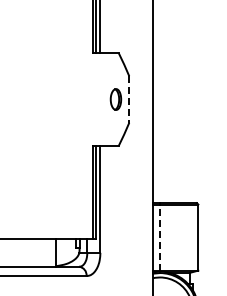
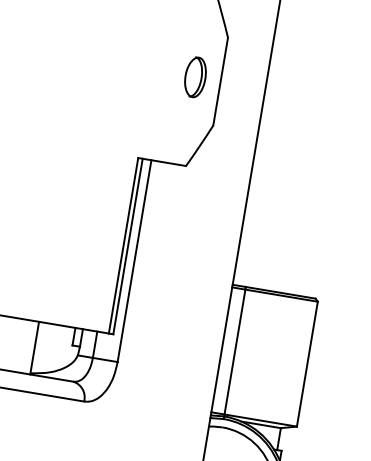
line: (129, 100) -> (220, 83), dashed -> solid
line: (159, 237) -> (234, 351), dashed -> solid

